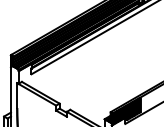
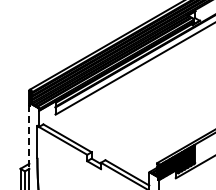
line: (11, 92) -> (29, 137), solid -> dashed

